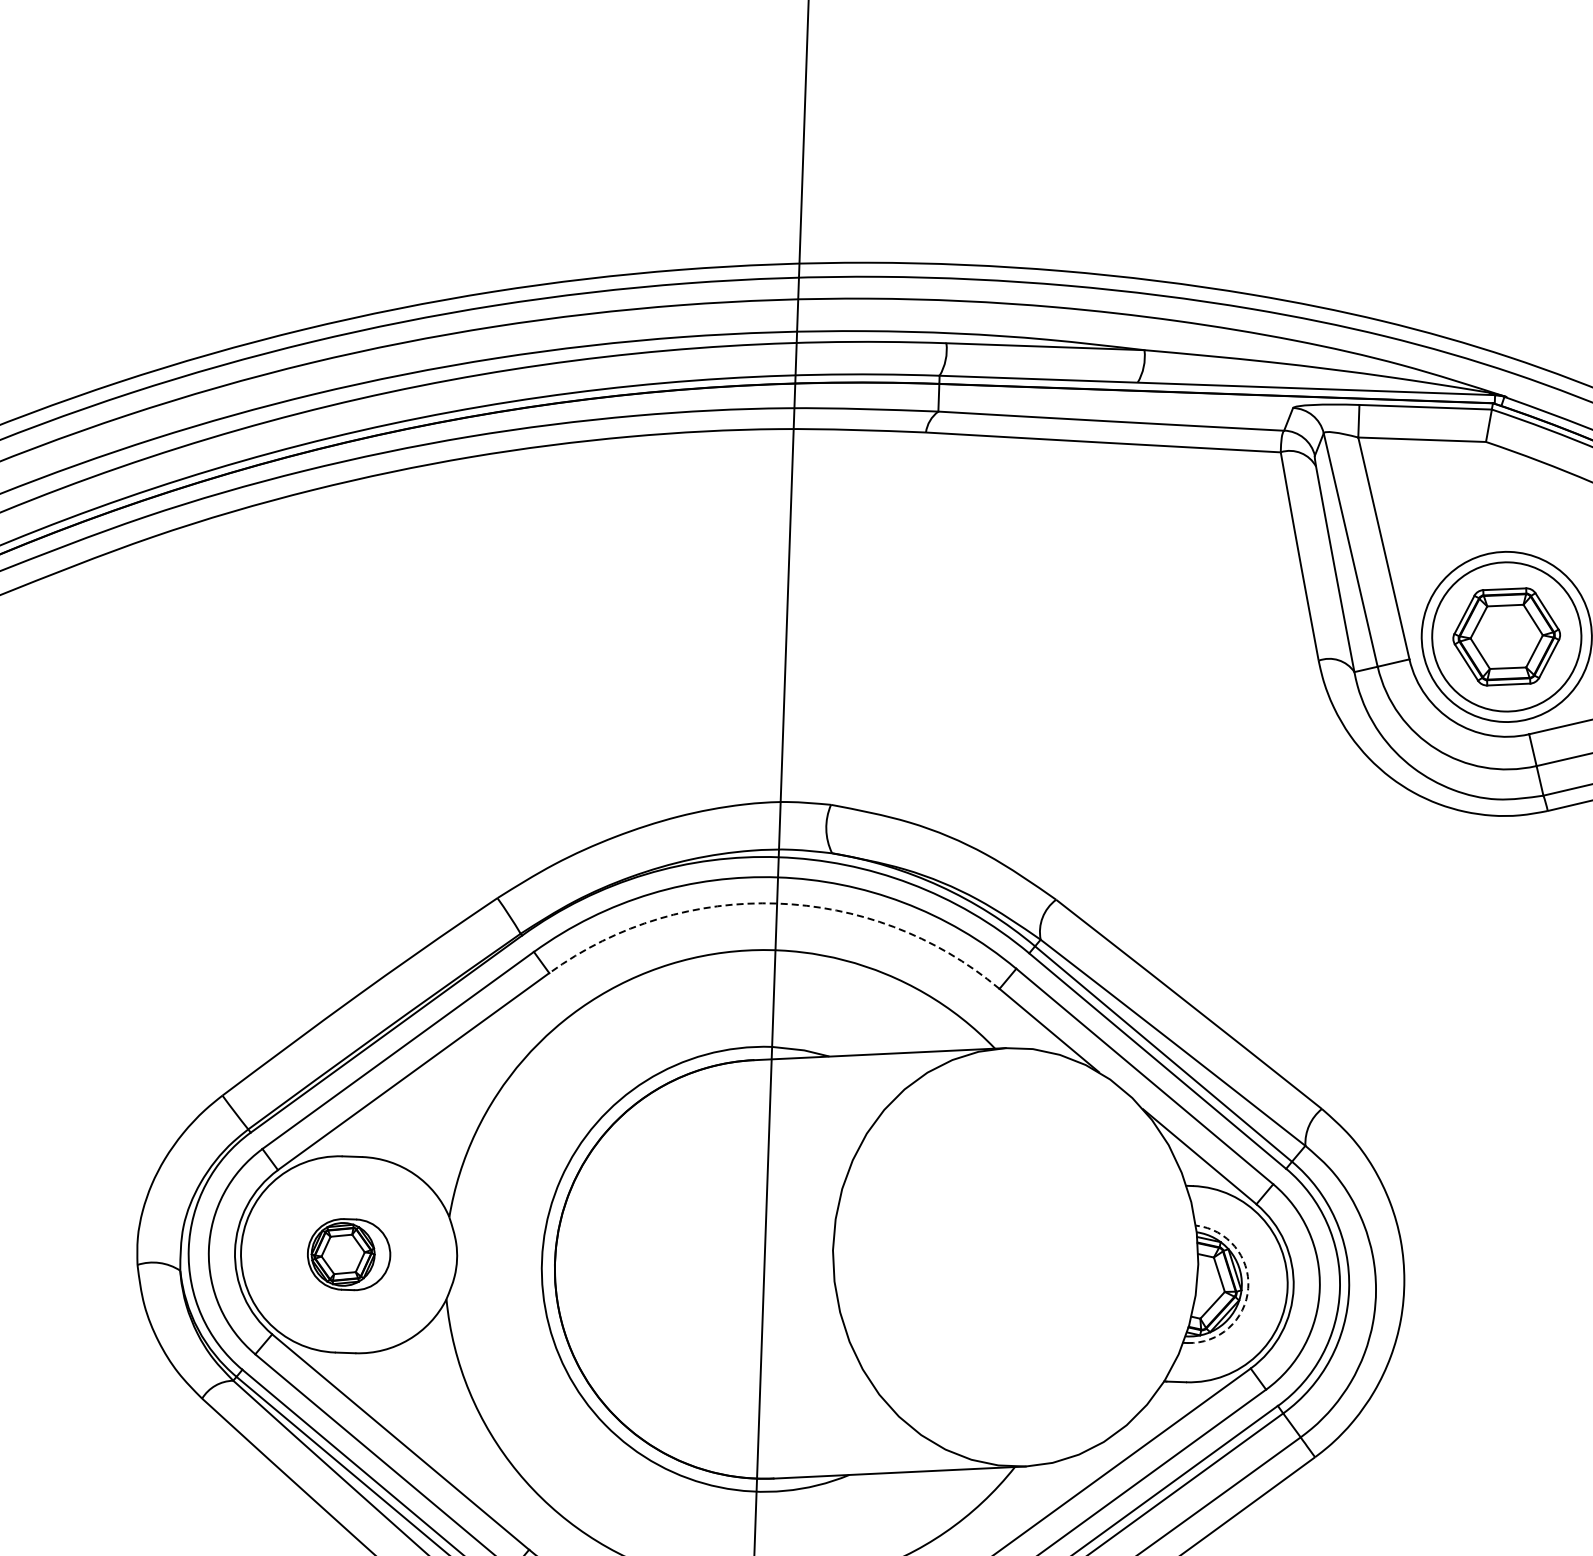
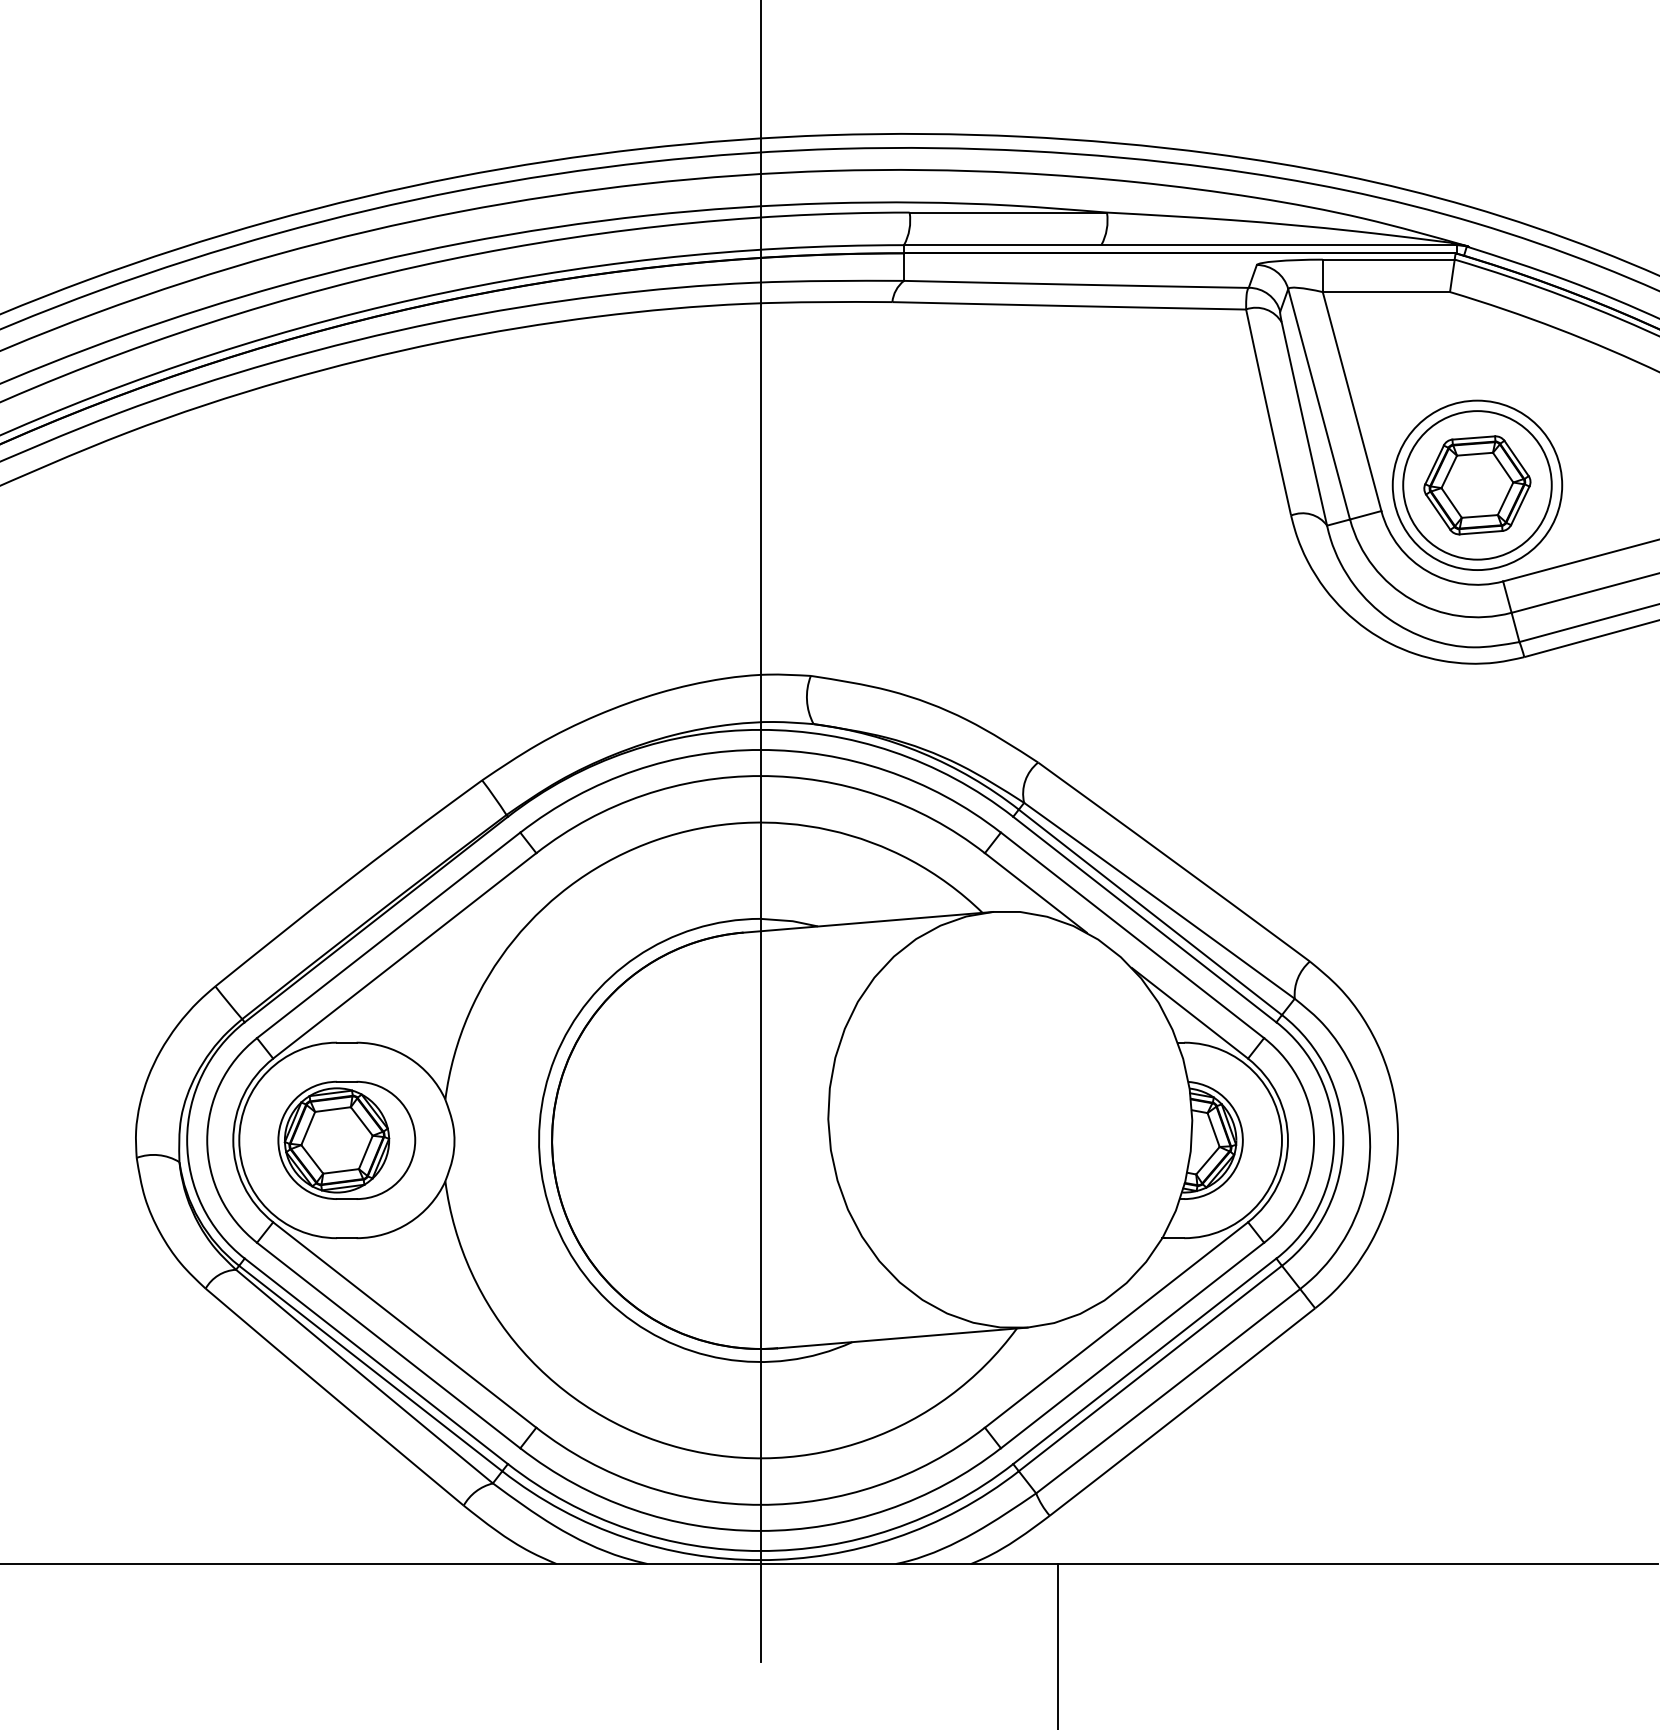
arc: (776, 904) -> (760, 776), dashed -> solid
part: (348, 1253) -> (346, 1139), size x1.67
arc: (1247, 1288) -> (1242, 1142), dashed -> solid

